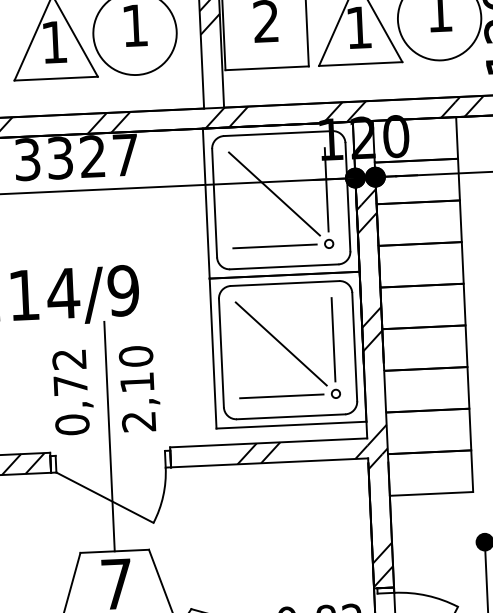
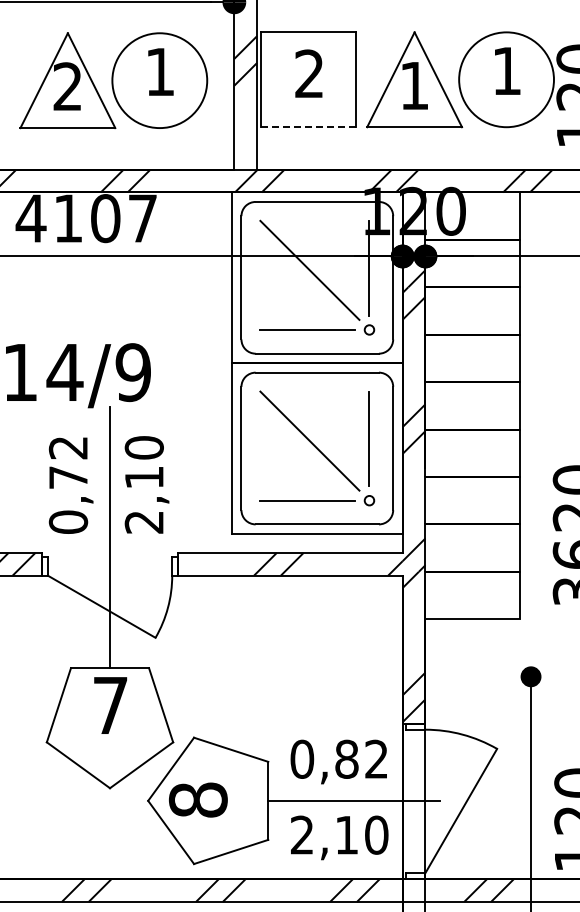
text: (54, 42) -> (67, 86), 1 -> 2
line: (267, 68) -> (308, 127), solid -> dashed
text: (59, 158) -> (67, 218), 3327 -> 4107

